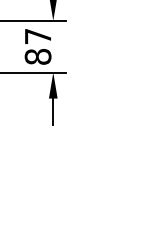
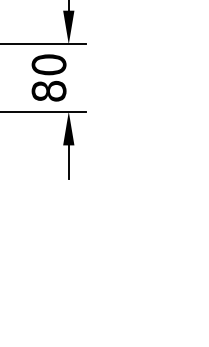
text: (37, 36) -> (48, 64), 87 -> 80

